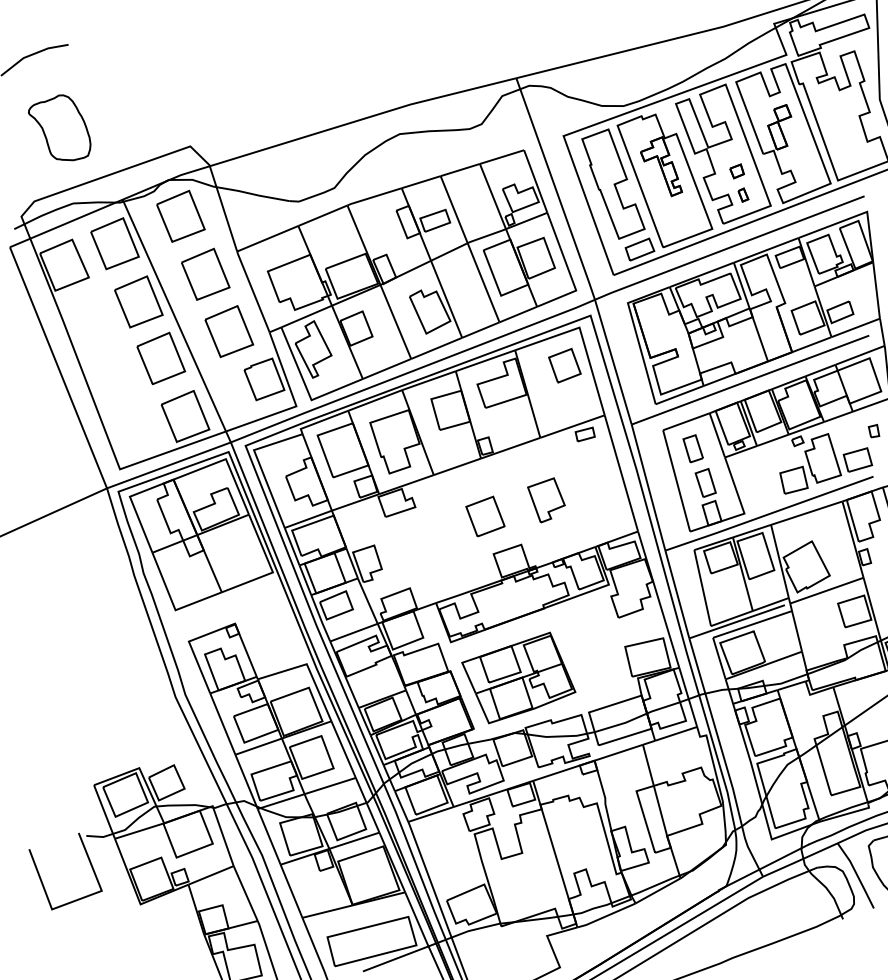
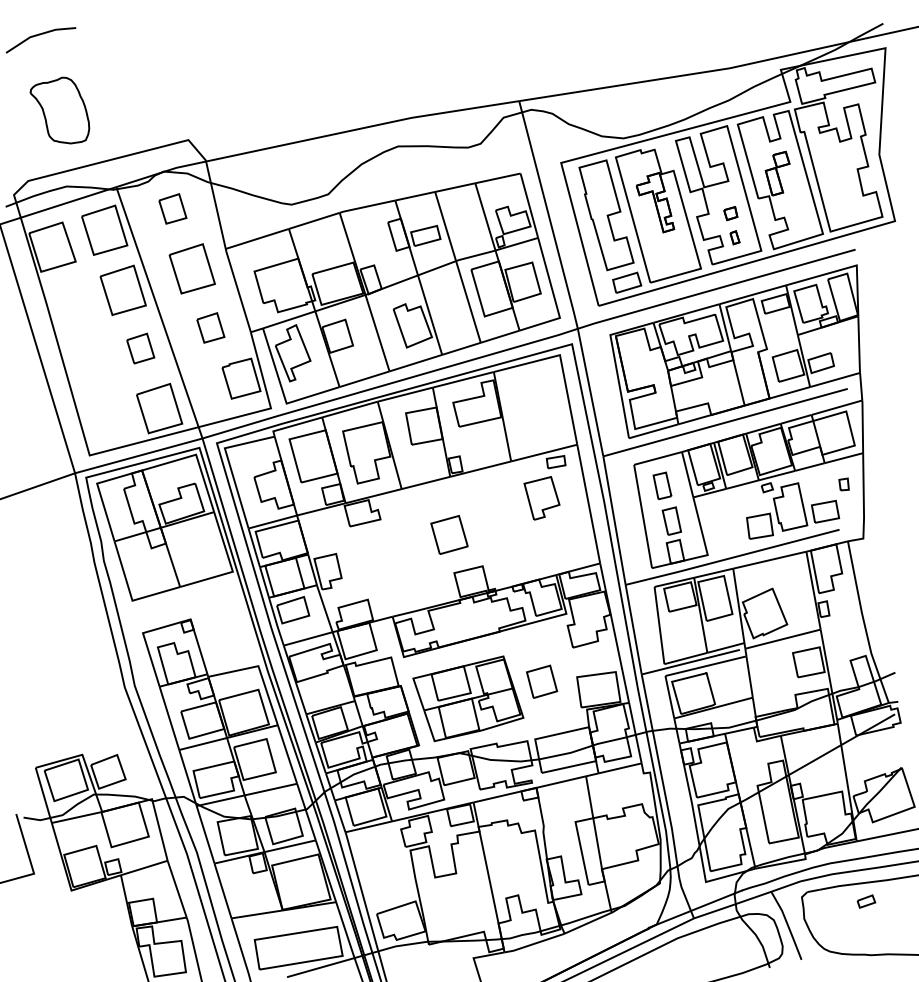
part: (180, 215) -> (172, 208), size x0.6
part: (228, 331) -> (210, 327), size x0.6
part: (161, 358) -> (140, 348), size x0.6
part: (565, 365) -> (542, 681), moved
part: (546, 500) -> (541, 498), moved

